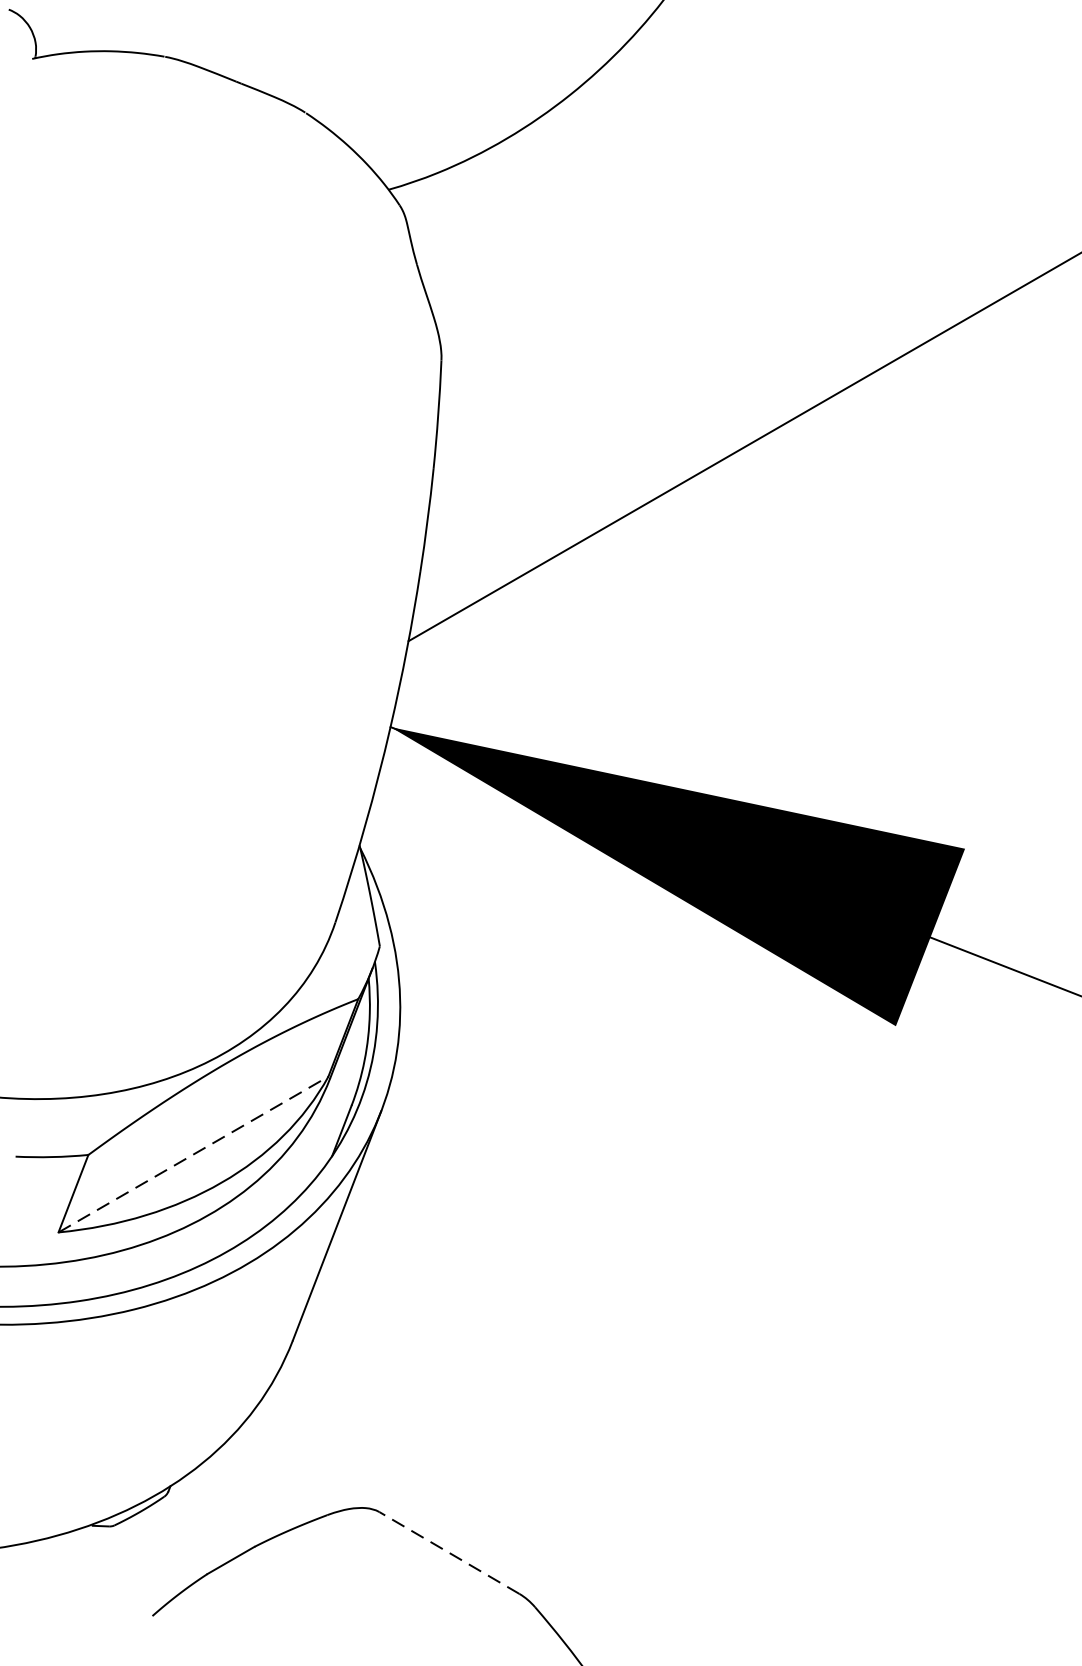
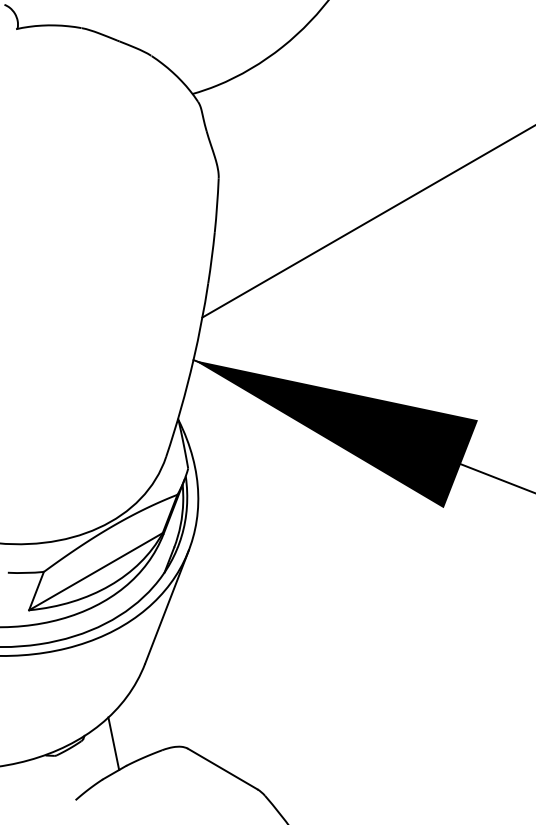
line: (194, 1154) -> (96, 571), dashed -> solid
line: (228, 1501) -> (113, 743), added
line: (449, 1551) -> (222, 768), dashed -> solid

